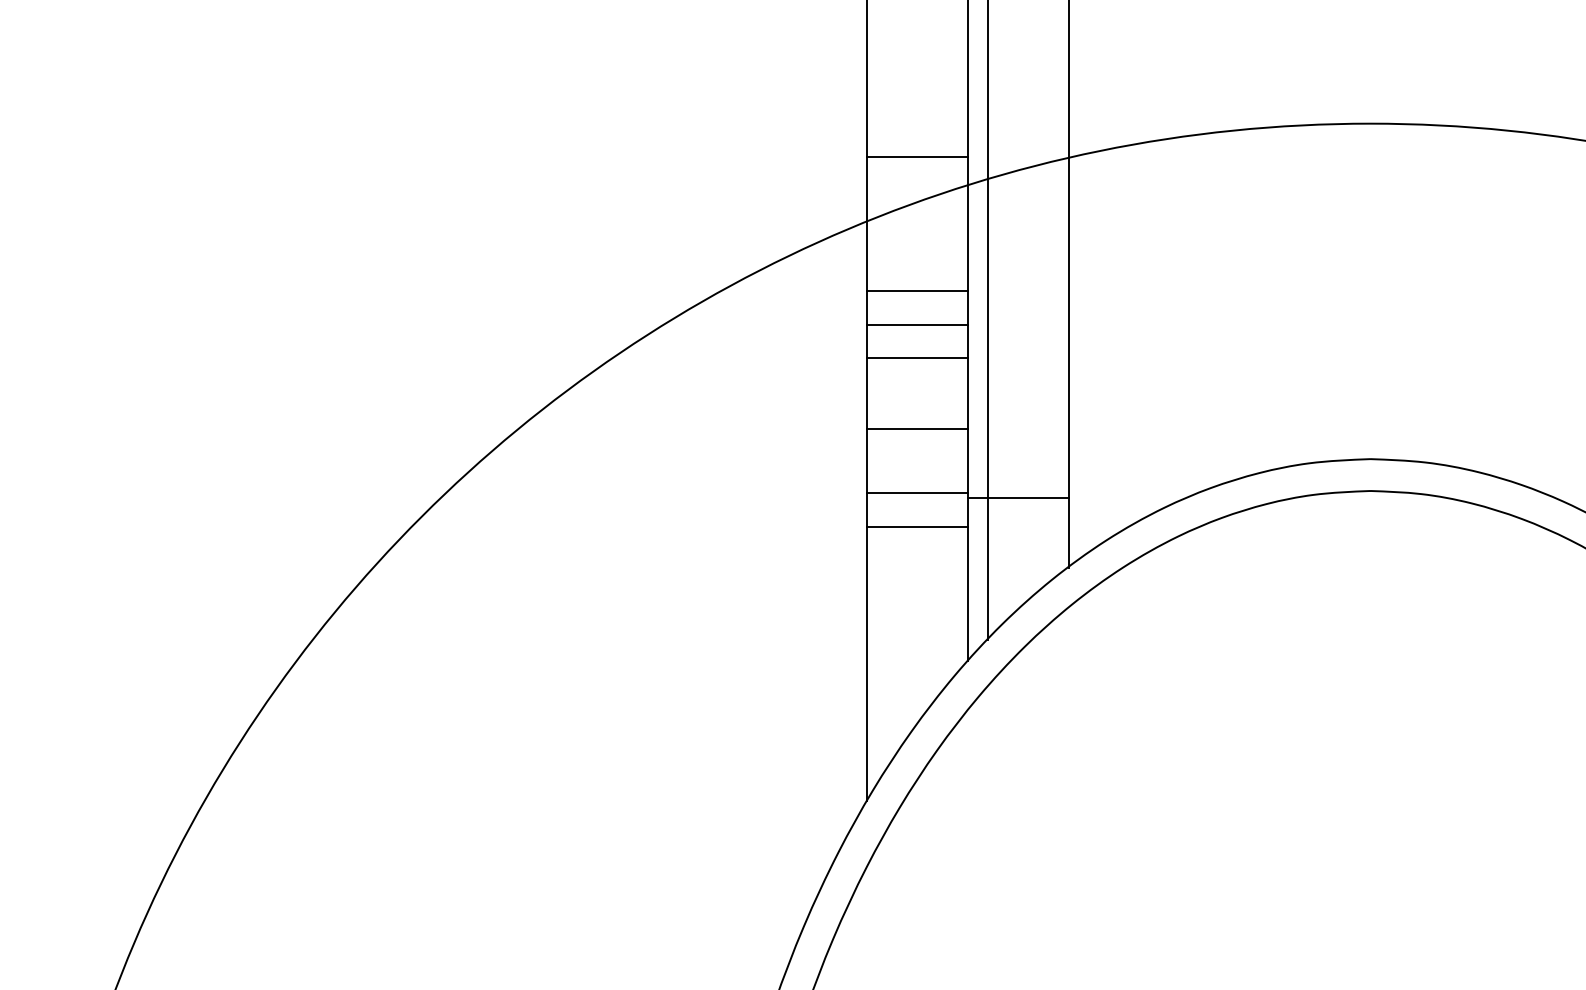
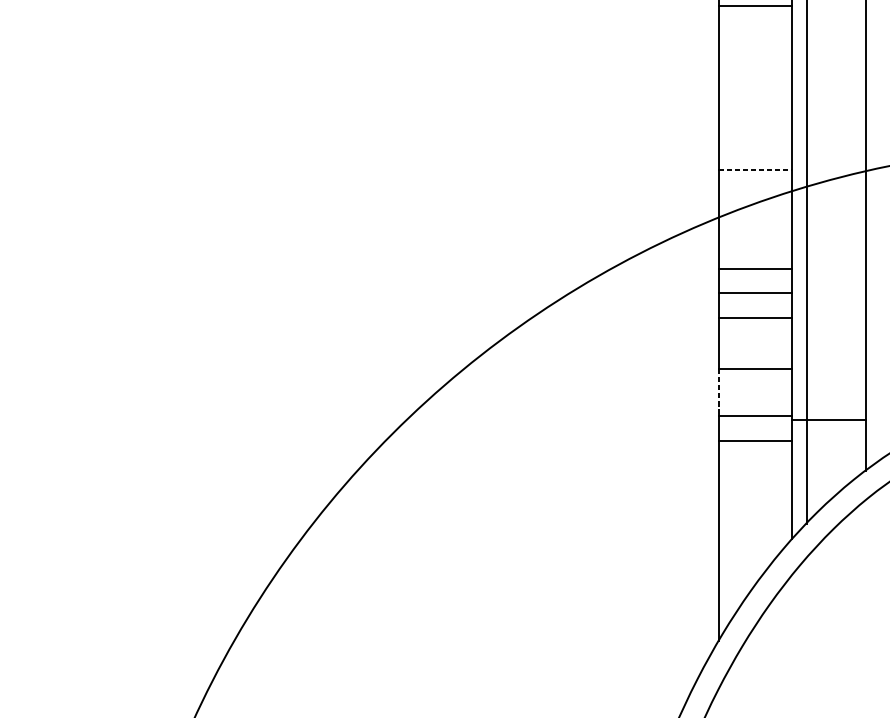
line: (918, 156) -> (756, 170), solid -> dashed
line: (867, 461) -> (718, 393), solid -> dashed

